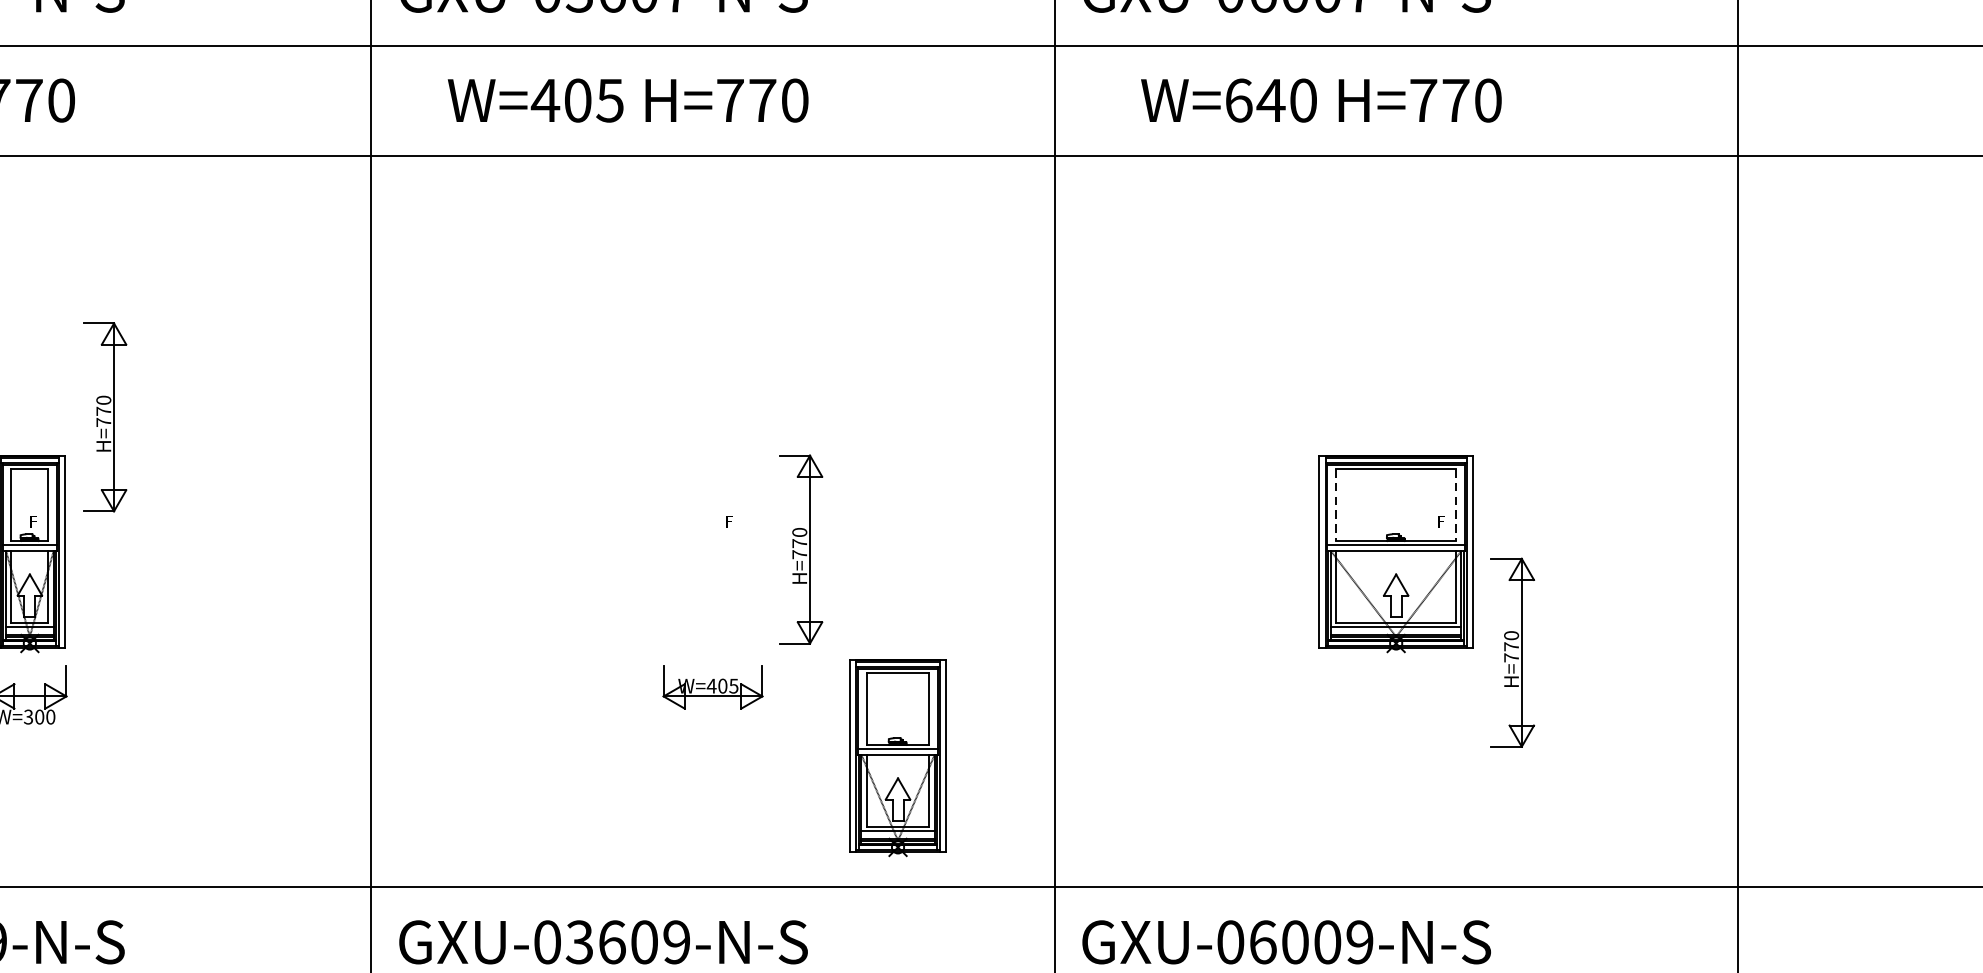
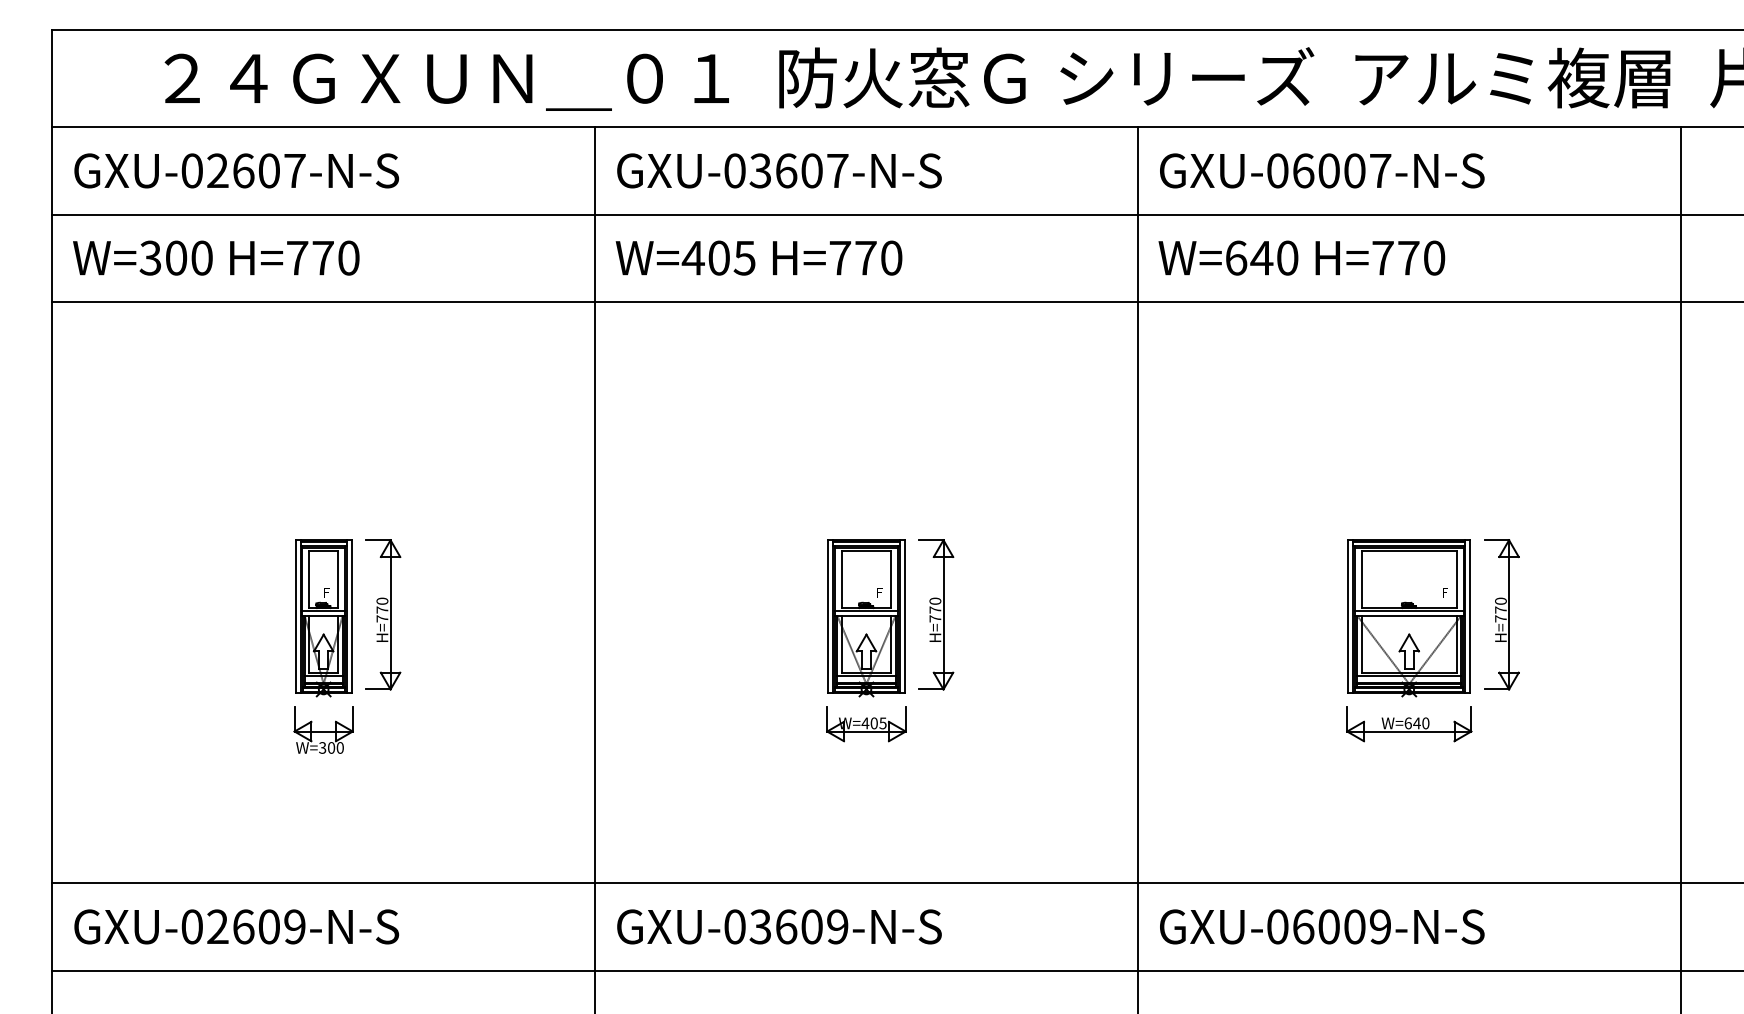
text: (627, 99) -> (758, 257), moved
text: (1320, 99) -> (1301, 257), moved
part: (105, 416) -> (383, 614), moved
line: (1336, 505) -> (1361, 579), dashed -> solid
line: (1455, 505) -> (1456, 579), dashed -> solid
part: (1512, 652) -> (1501, 614), moved
part: (1396, 687) -> (1409, 724), added
part: (898, 758) -> (866, 618), moved

